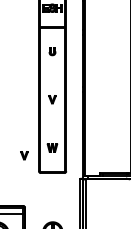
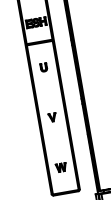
part: (24, 155) -> (33, 180), removed

